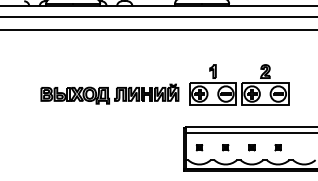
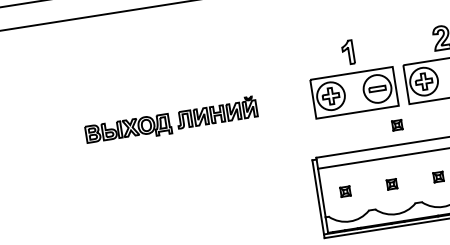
part: (109, 93) -> (170, 120), size x0.7
part: (233, 115) -> (396, 124), added

